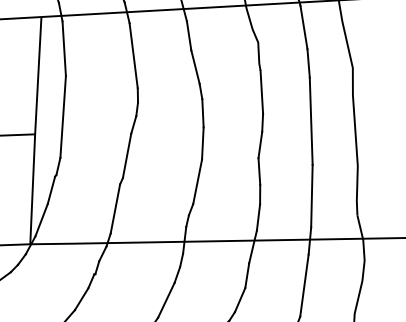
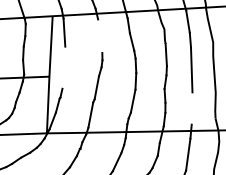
line: (134, 54) -> (100, 35), removed
line: (62, 116) -> (63, 67), removed
line: (310, 196) -> (191, 108), removed

